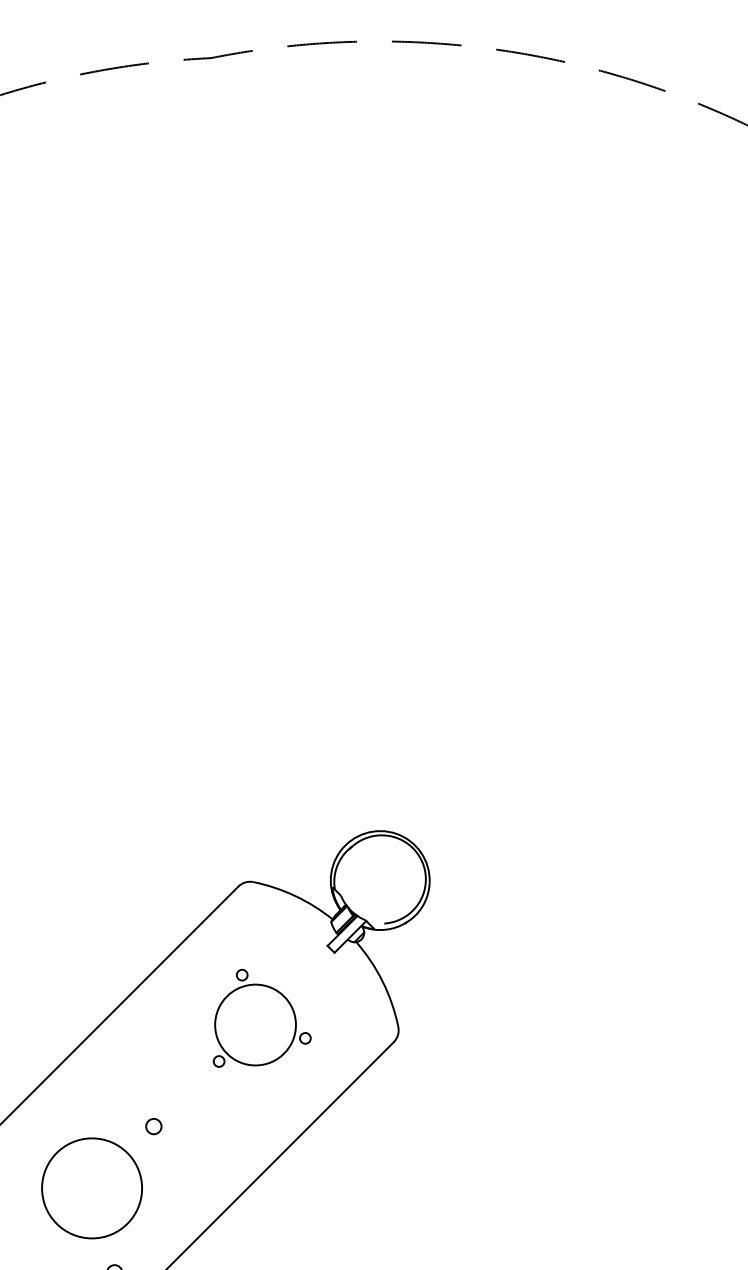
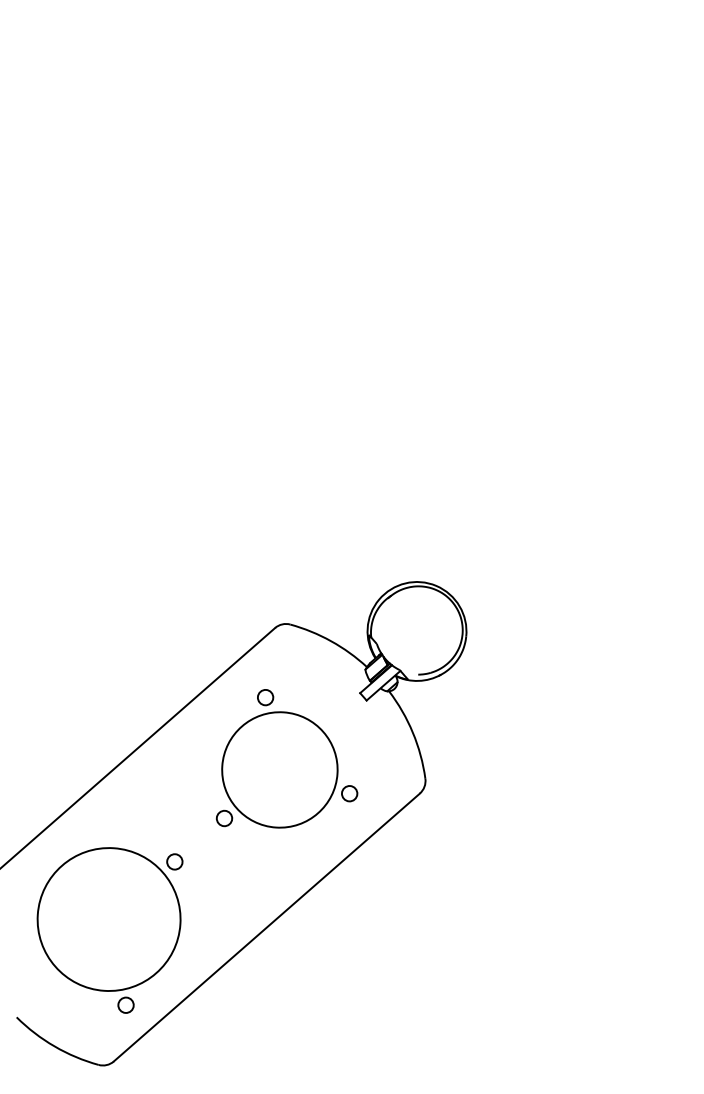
part: (262, 1018) -> (290, 761), size x1.43
circle: (91, 1187) -> (108, 918), size x1.43

